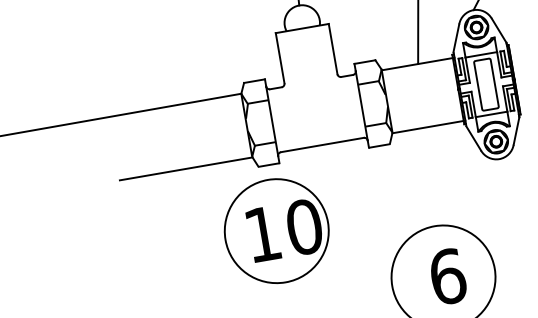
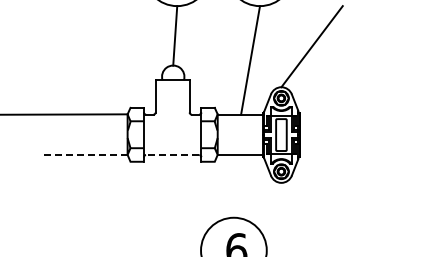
line: (322, 145) -> (172, 155), solid -> dashed
line: (186, 169) -> (85, 155), solid -> dashed
part: (276, 230) -> (134, 203), removed

